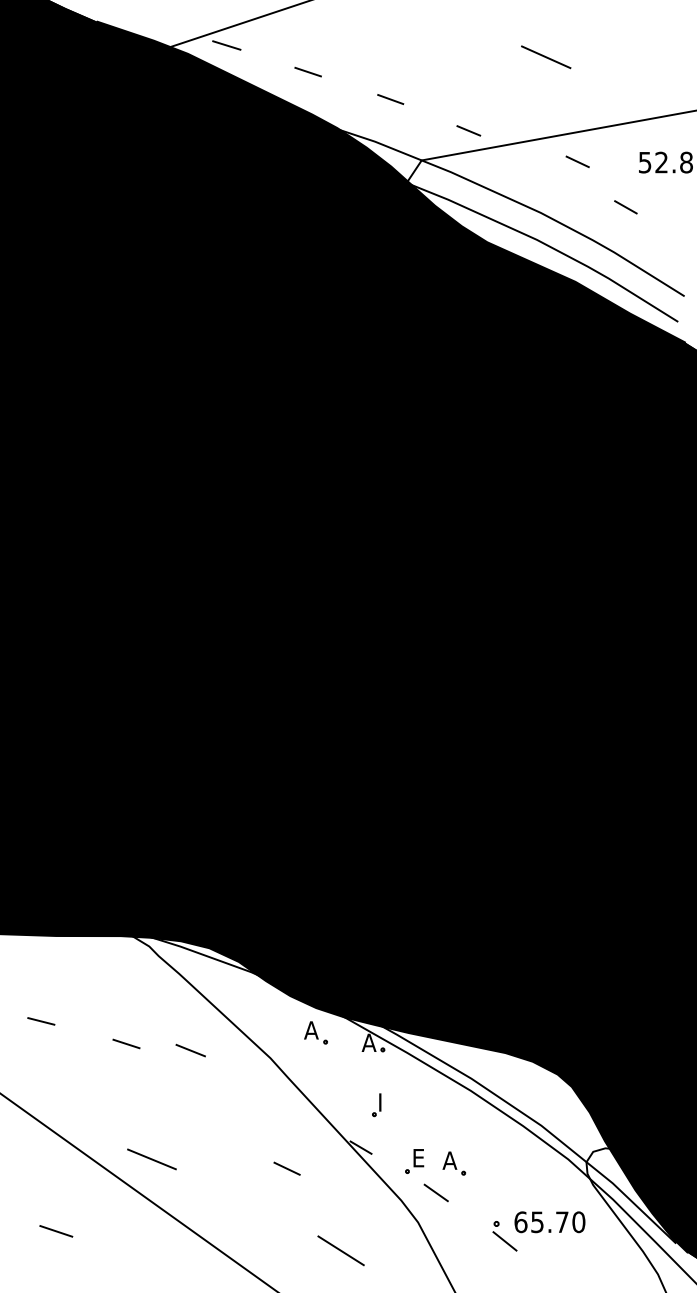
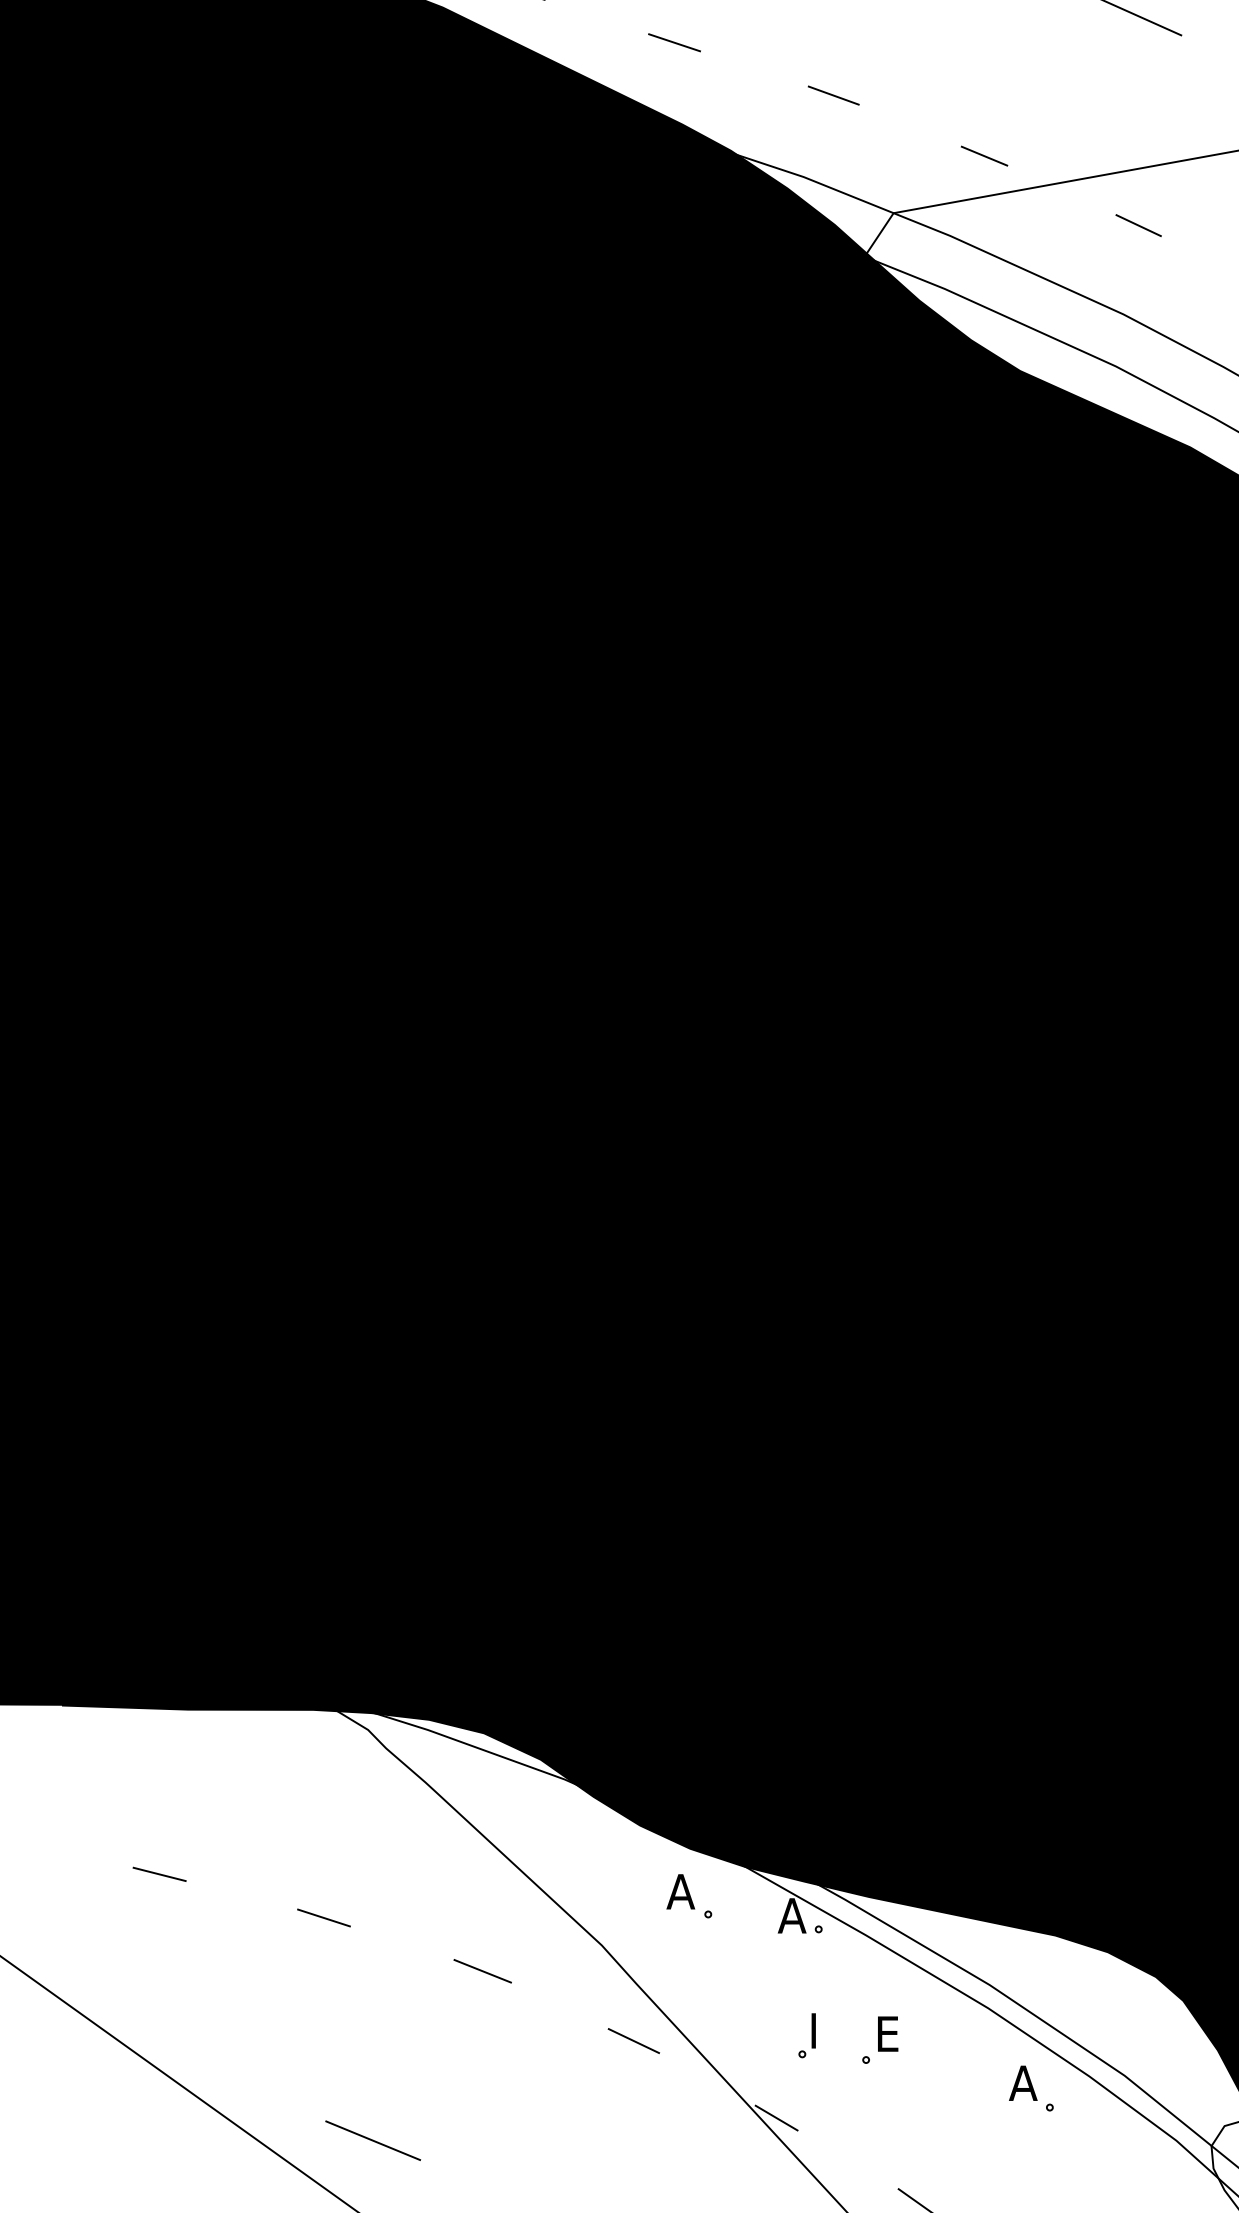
line: (577, 161) -> (1138, 224), moved
line: (190, 1050) -> (482, 1971), moved
part: (414, 1161) -> (879, 2040), moved
part: (454, 1163) -> (1032, 2088), moved
line: (286, 1168) -> (632, 2040), moved

